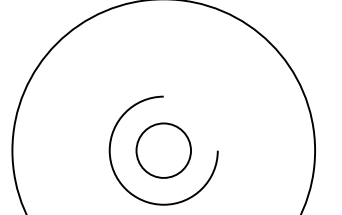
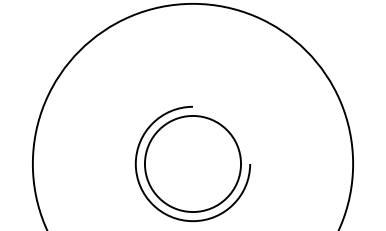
circle: (163, 150) -> (192, 163), size x1.67

